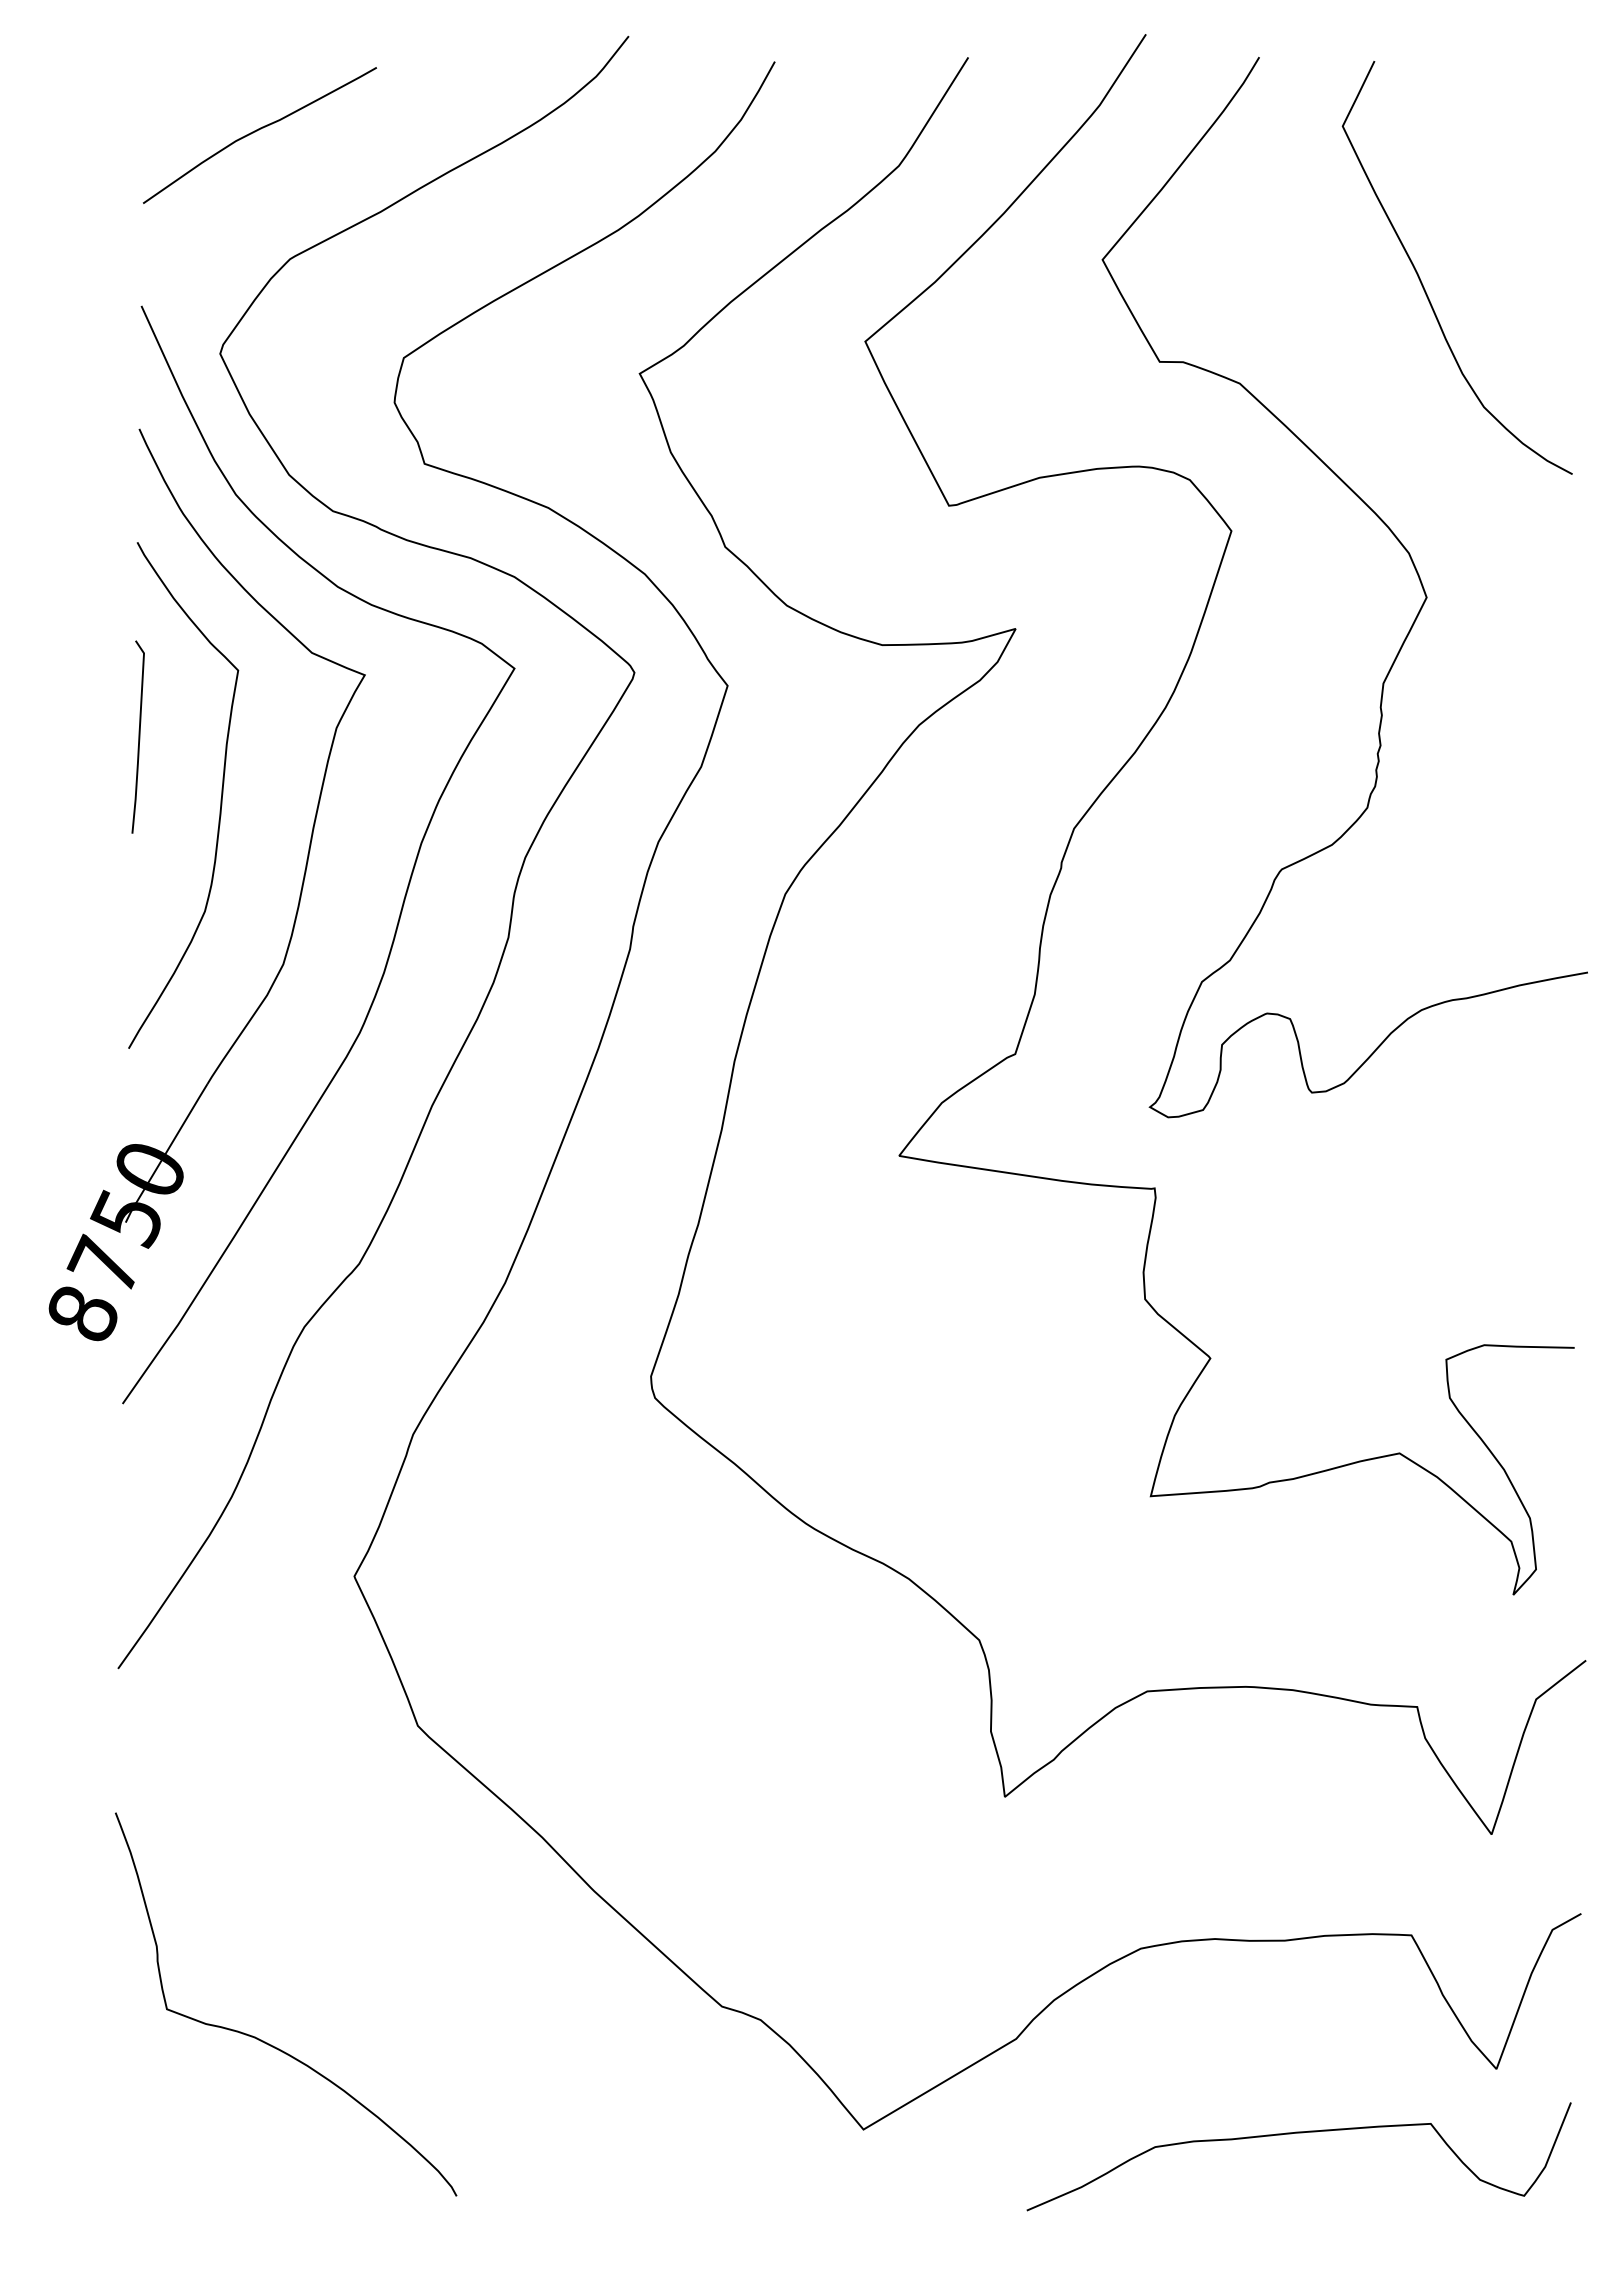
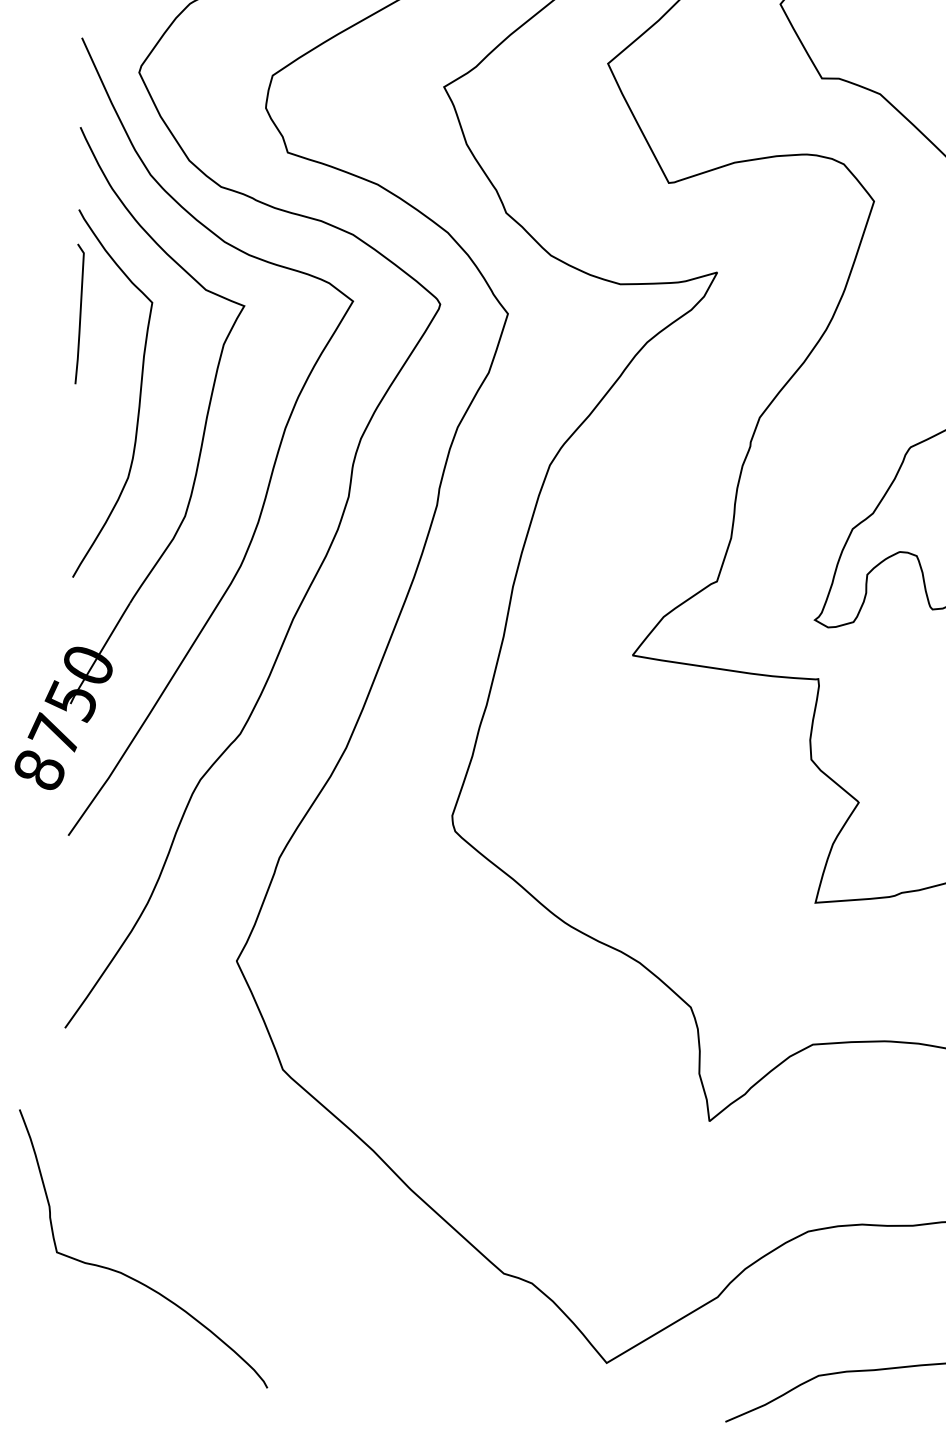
line: (138, 736) -> (79, 313), moved
curve: (267, 2042) -> (130, 1276), moved

